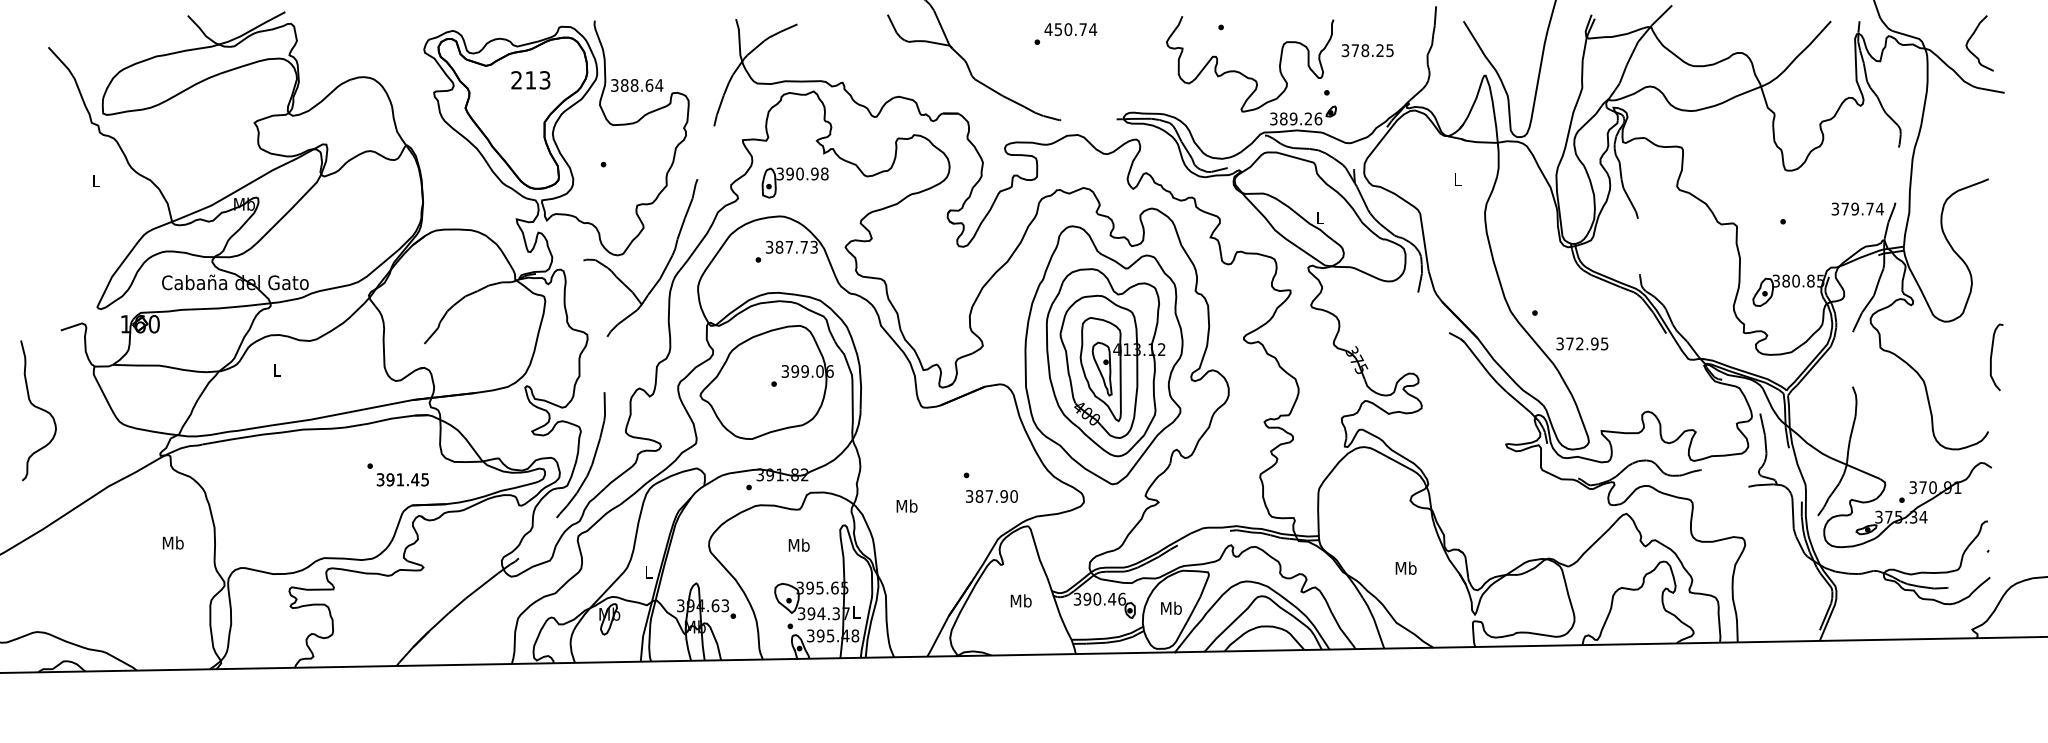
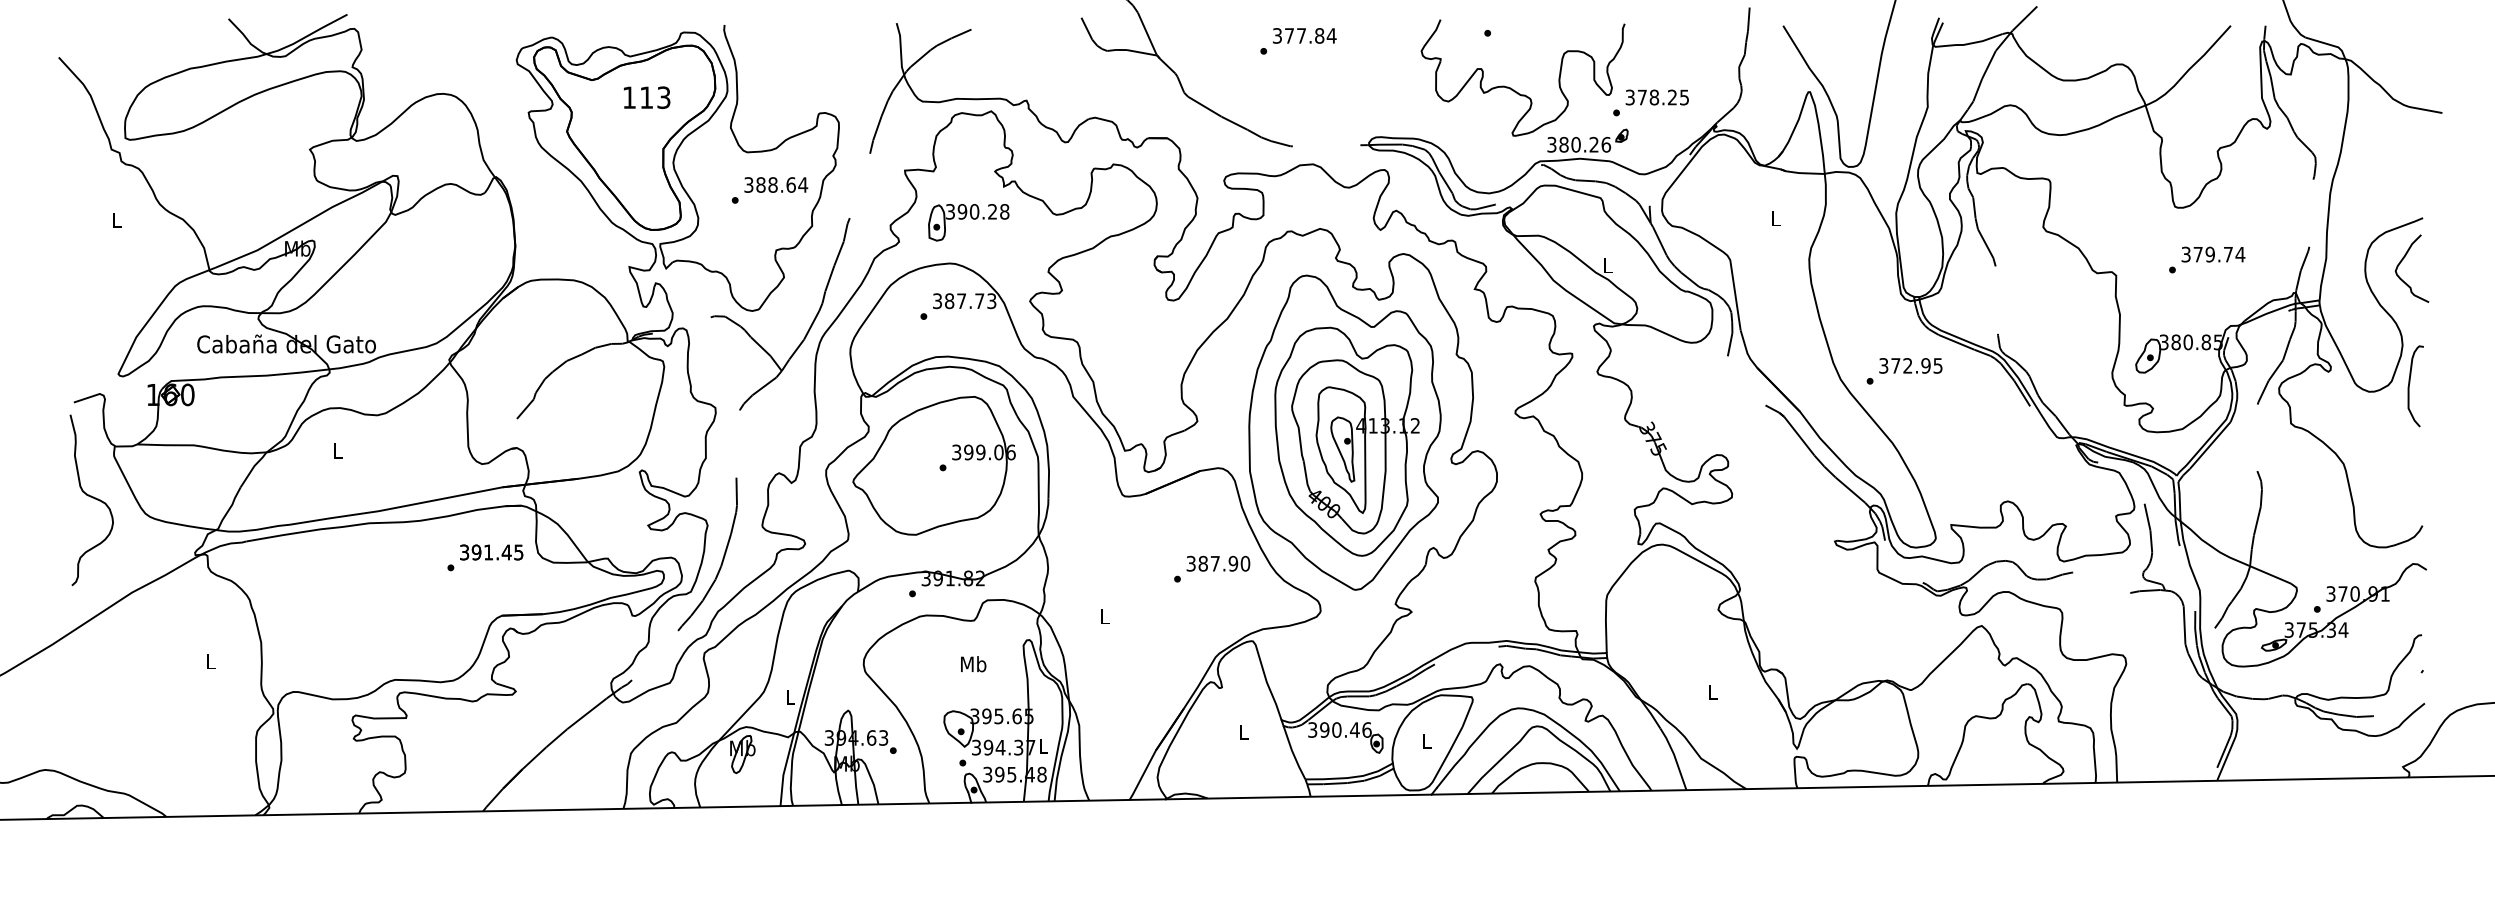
text: (1065, 29) -> (1298, 35), 450.74 -> 377.84
curve: (1971, 37) -> (2402, 261), moved
text: (1367, 50) -> (1656, 97), moved
text: (515, 80) -> (628, 97), 213 -> 113
text: (637, 85) -> (776, 184), moved
text: (1293, 118) -> (1575, 144), 389.26 -> 380.26
text: (814, 173) -> (992, 211), 390.98 -> 390.28
text: (1857, 209) -> (2213, 254), moved
text: (1582, 343) -> (1910, 365), moved
curve: (1992, 355) -> (2410, 383), moved
curve: (39, 409) -> (92, 498), moved
text: (402, 479) -> (491, 552), moved
text: (991, 496) -> (1218, 563), moved
text: (906, 506) -> (1104, 616), Mb -> L
text: (172, 543) -> (210, 661), Mb -> L
text: (1405, 568) -> (1712, 692), Mb -> L
text: (1020, 601) -> (1243, 732), Mb -> L
text: (1170, 608) -> (1426, 741), Mb -> L

